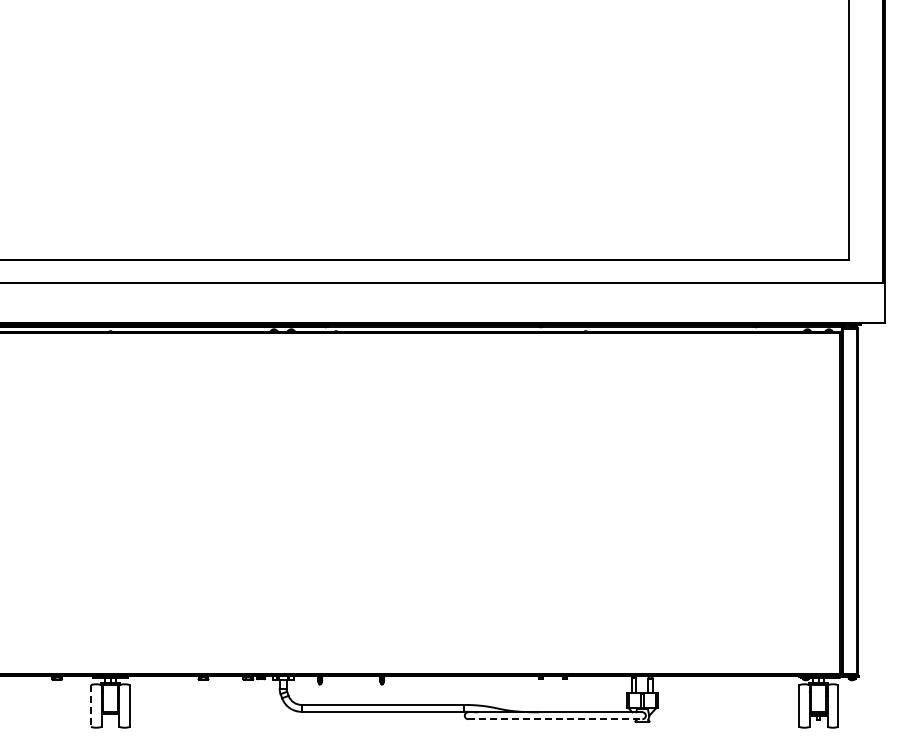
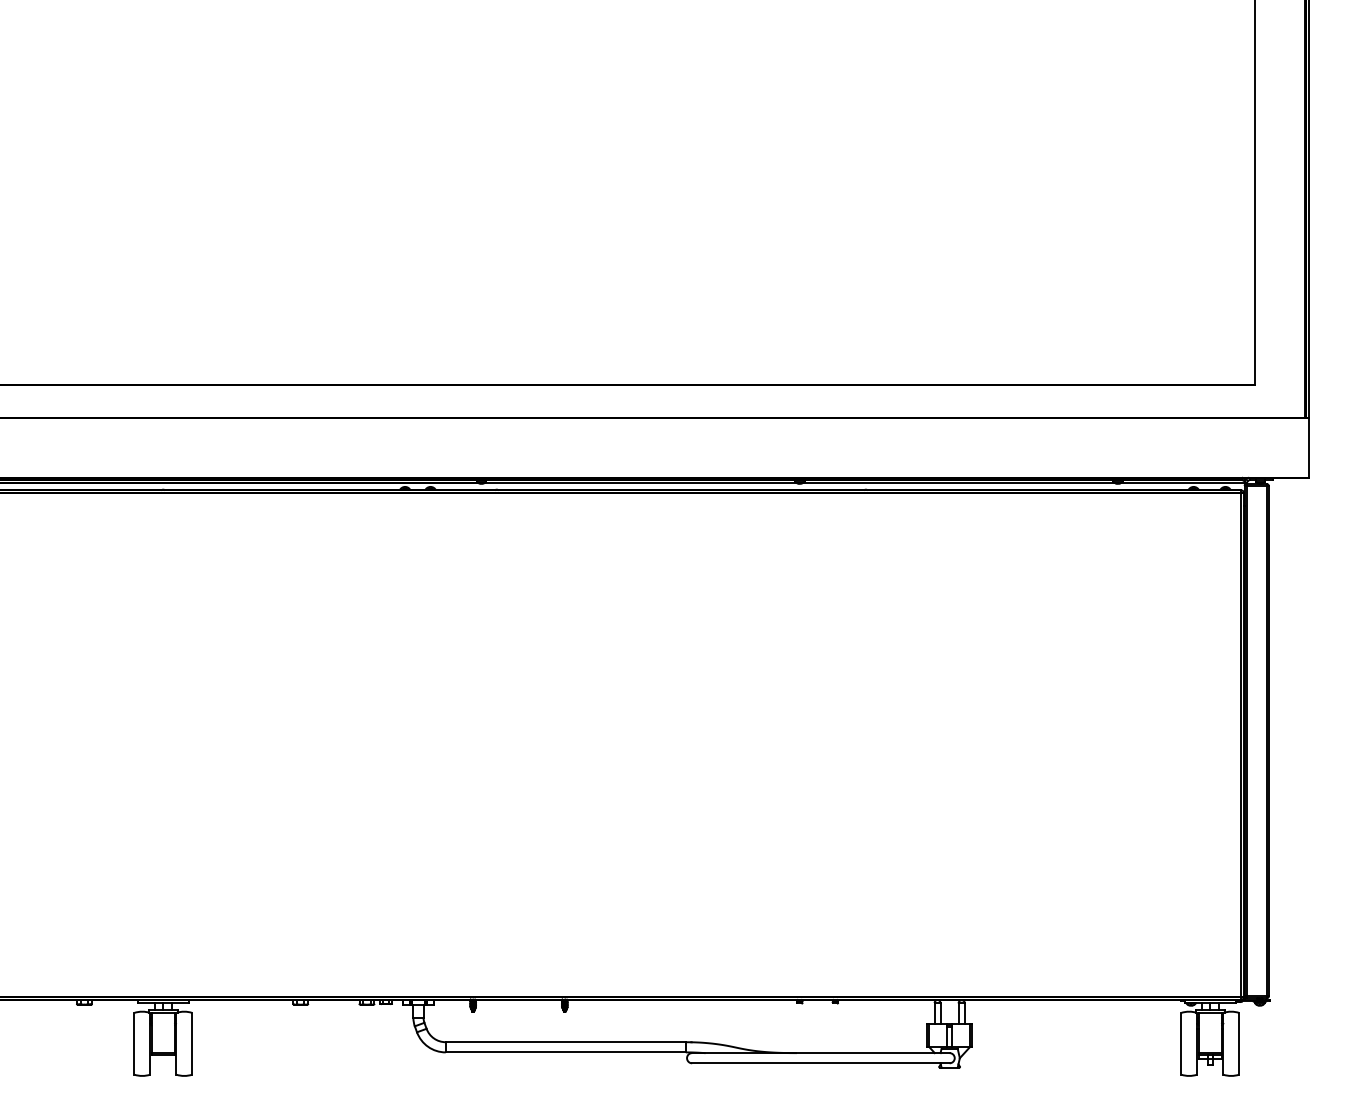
line: (90, 706) -> (133, 1044), dashed -> solid
line: (555, 719) -> (821, 1063), dashed -> solid

